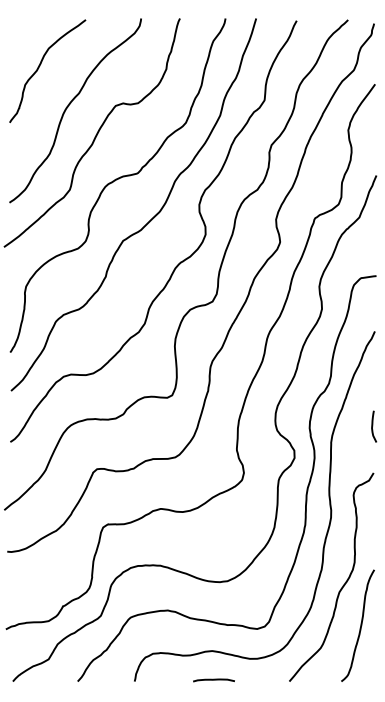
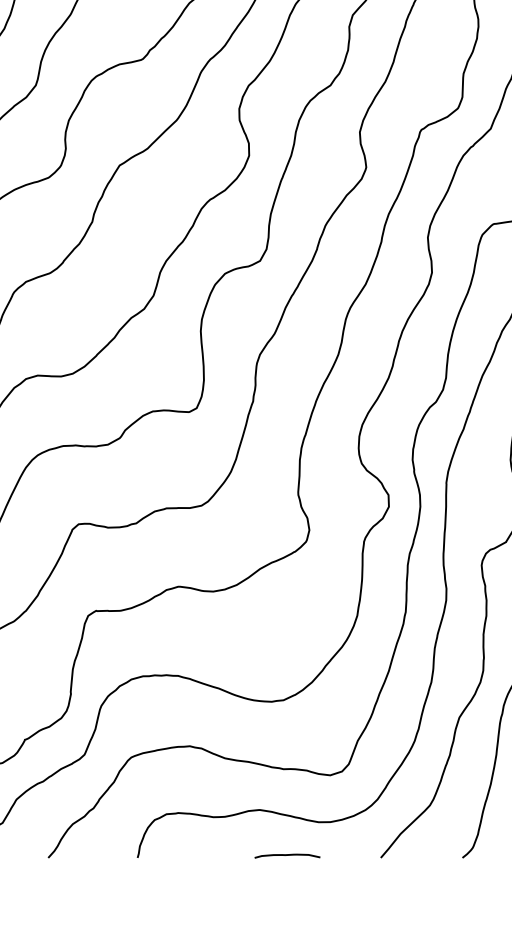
curve: (213, 680) -> (286, 856), moved

